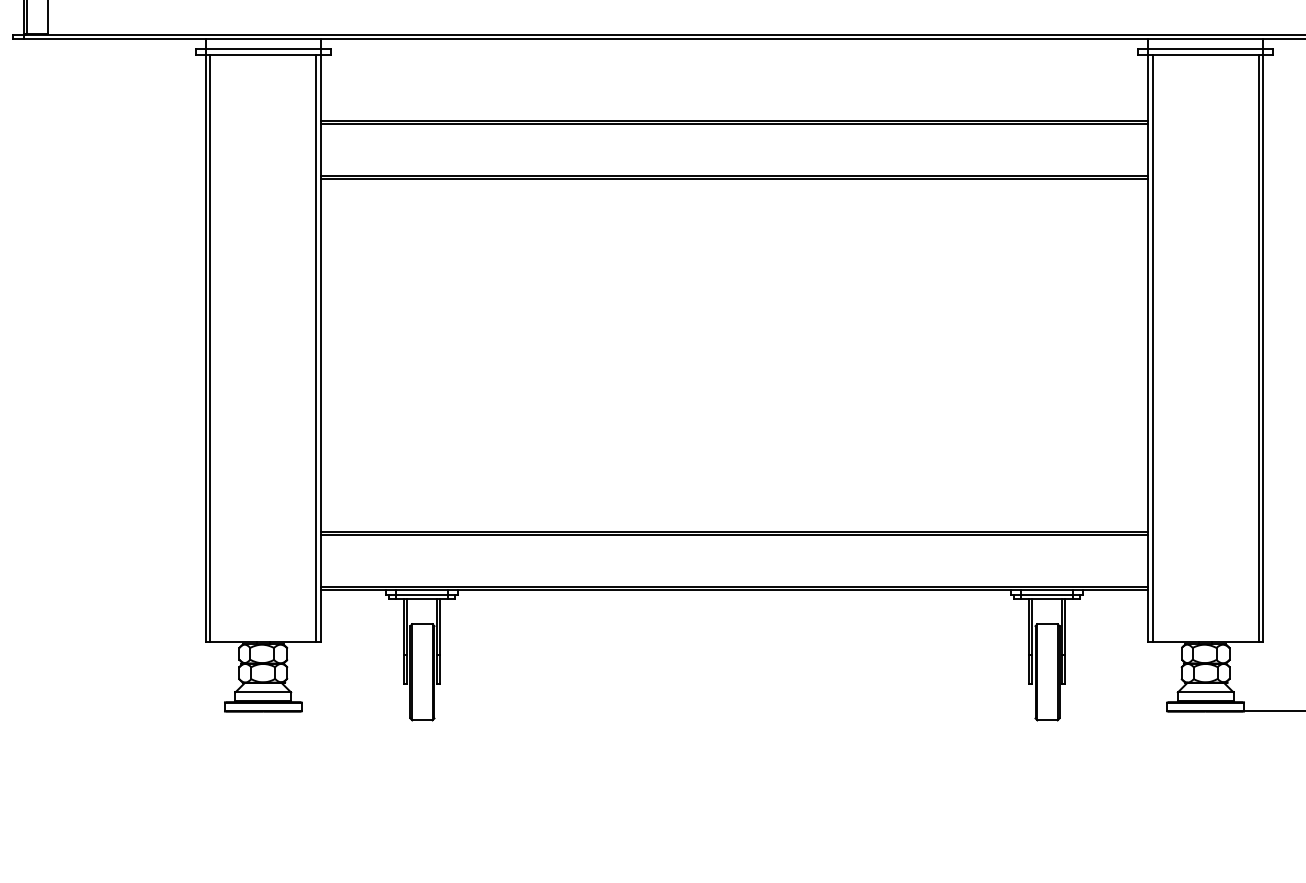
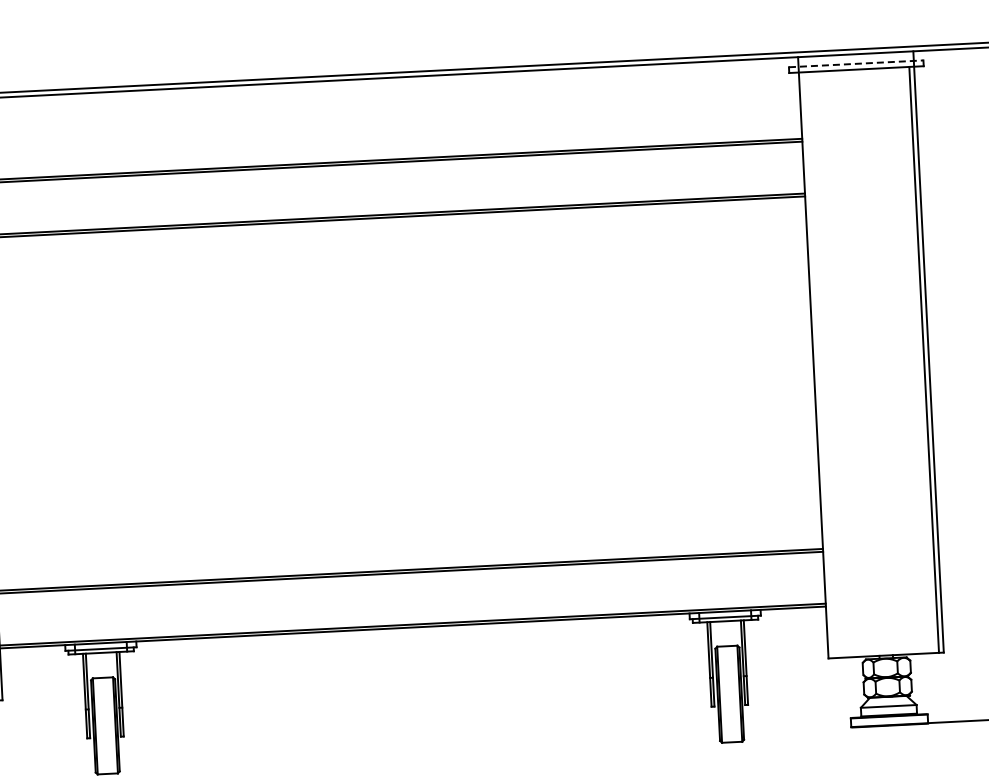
line: (1206, 49) -> (856, 64), solid -> dashed
line: (1152, 347) -> (818, 364), removed

